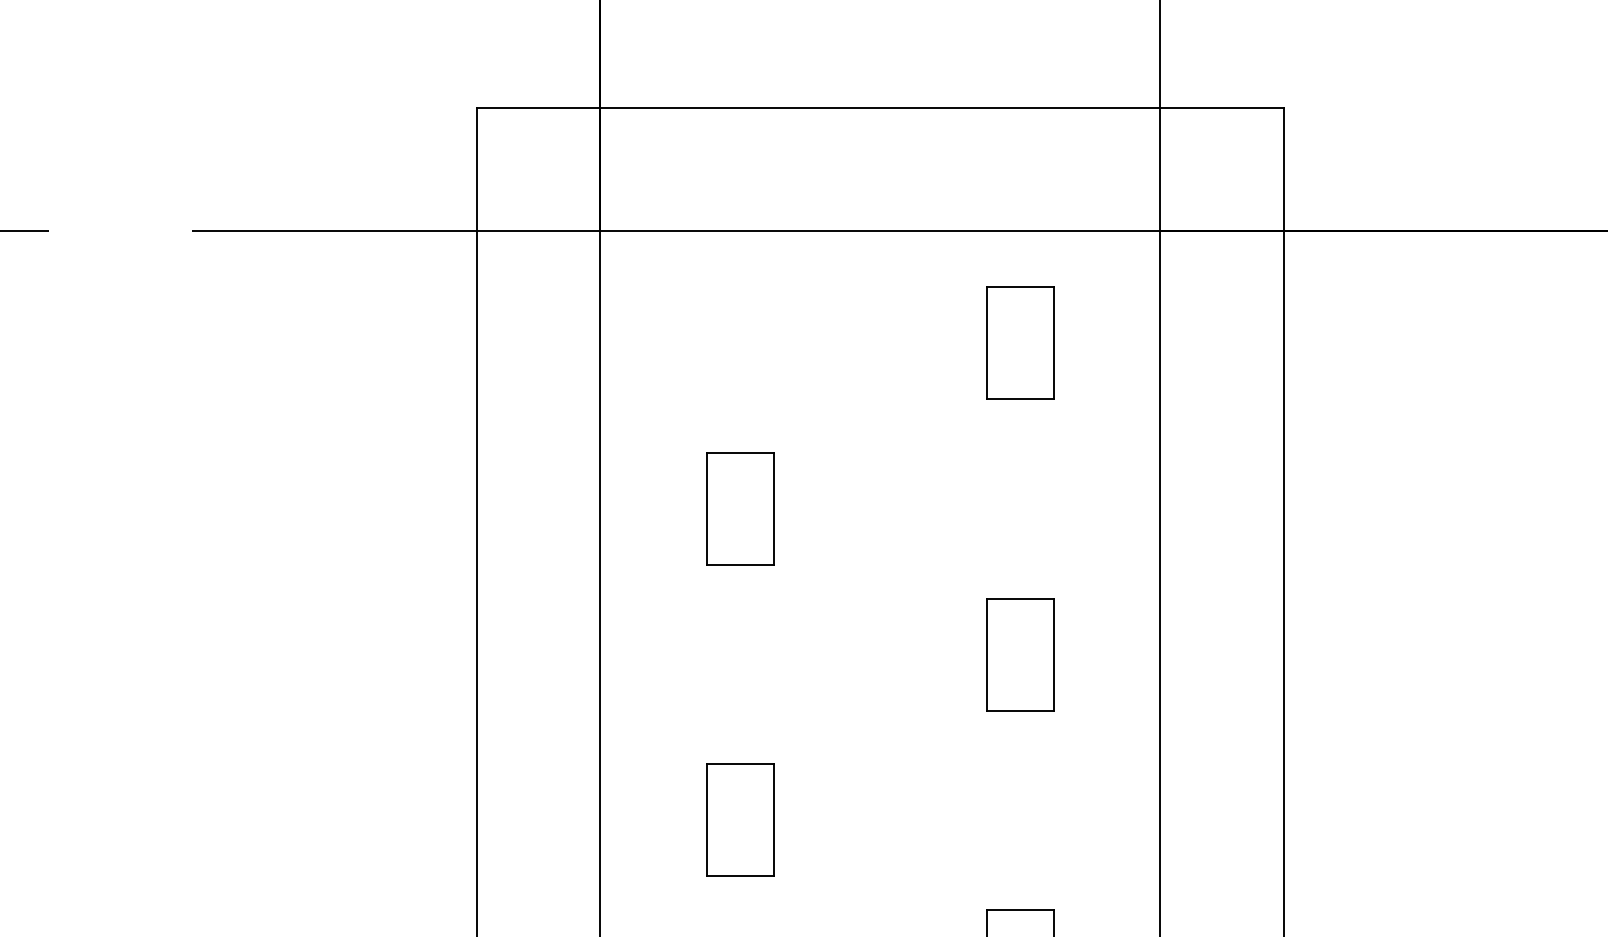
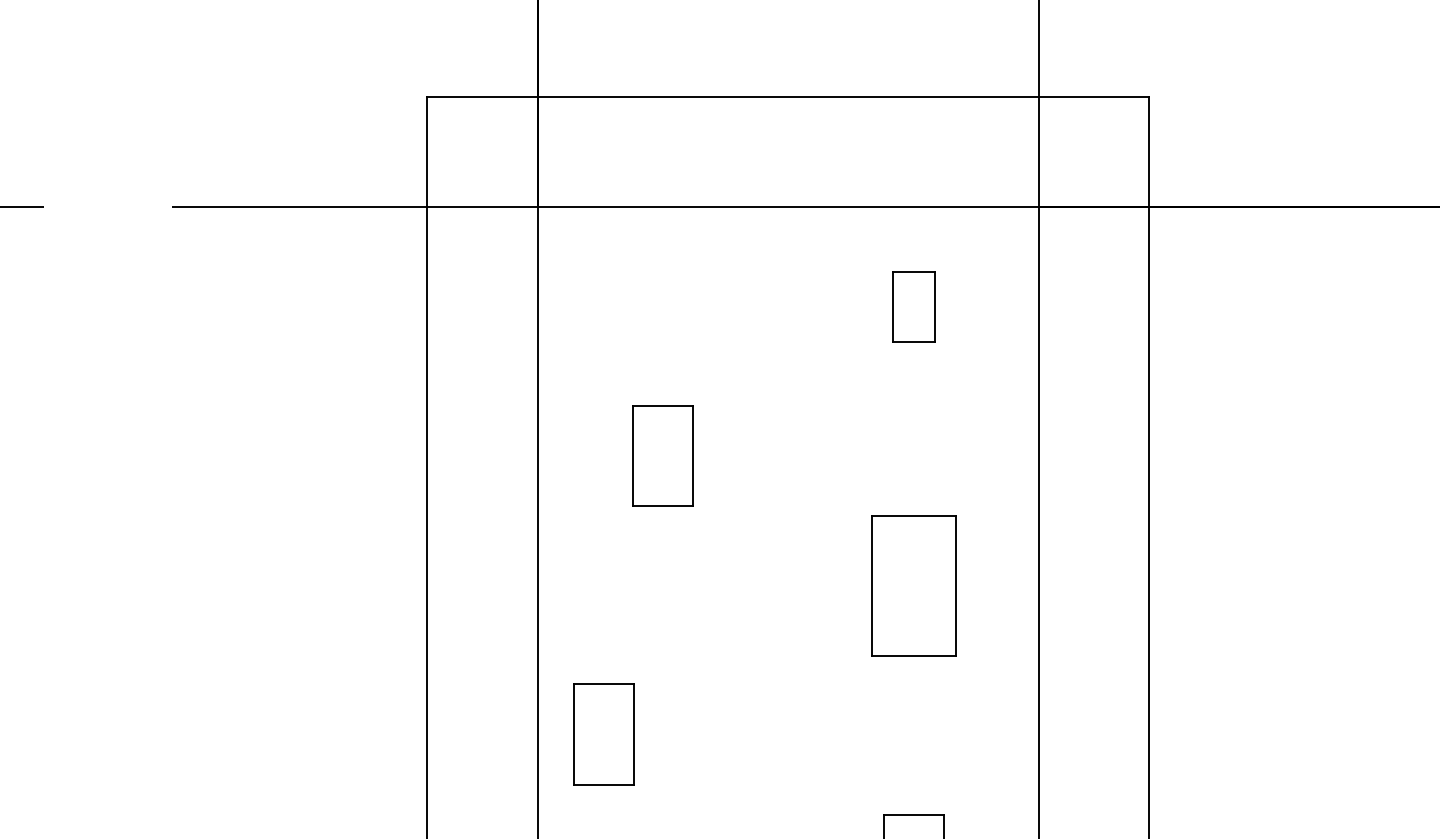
part: (1020, 342) -> (913, 306), size x0.7
part: (1020, 653) -> (913, 585), size x1.4
part: (739, 820) -> (603, 734), moved

